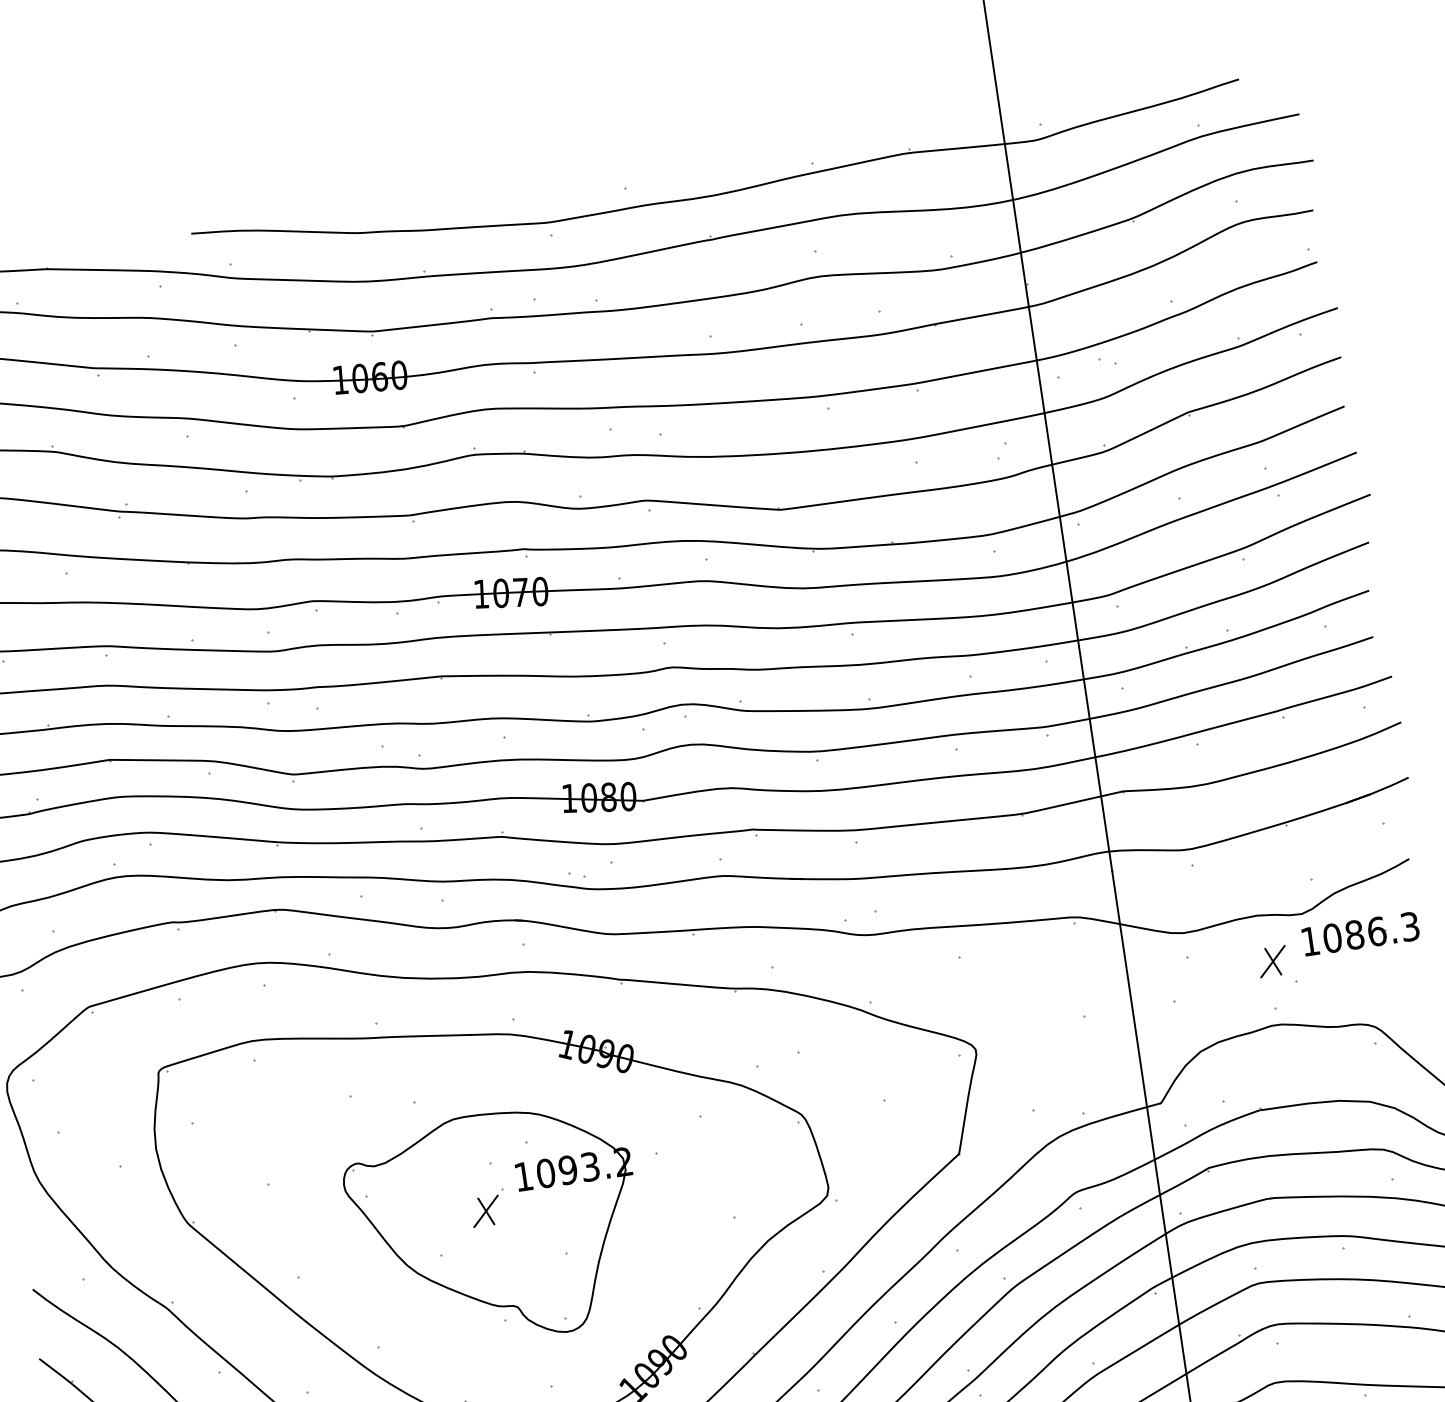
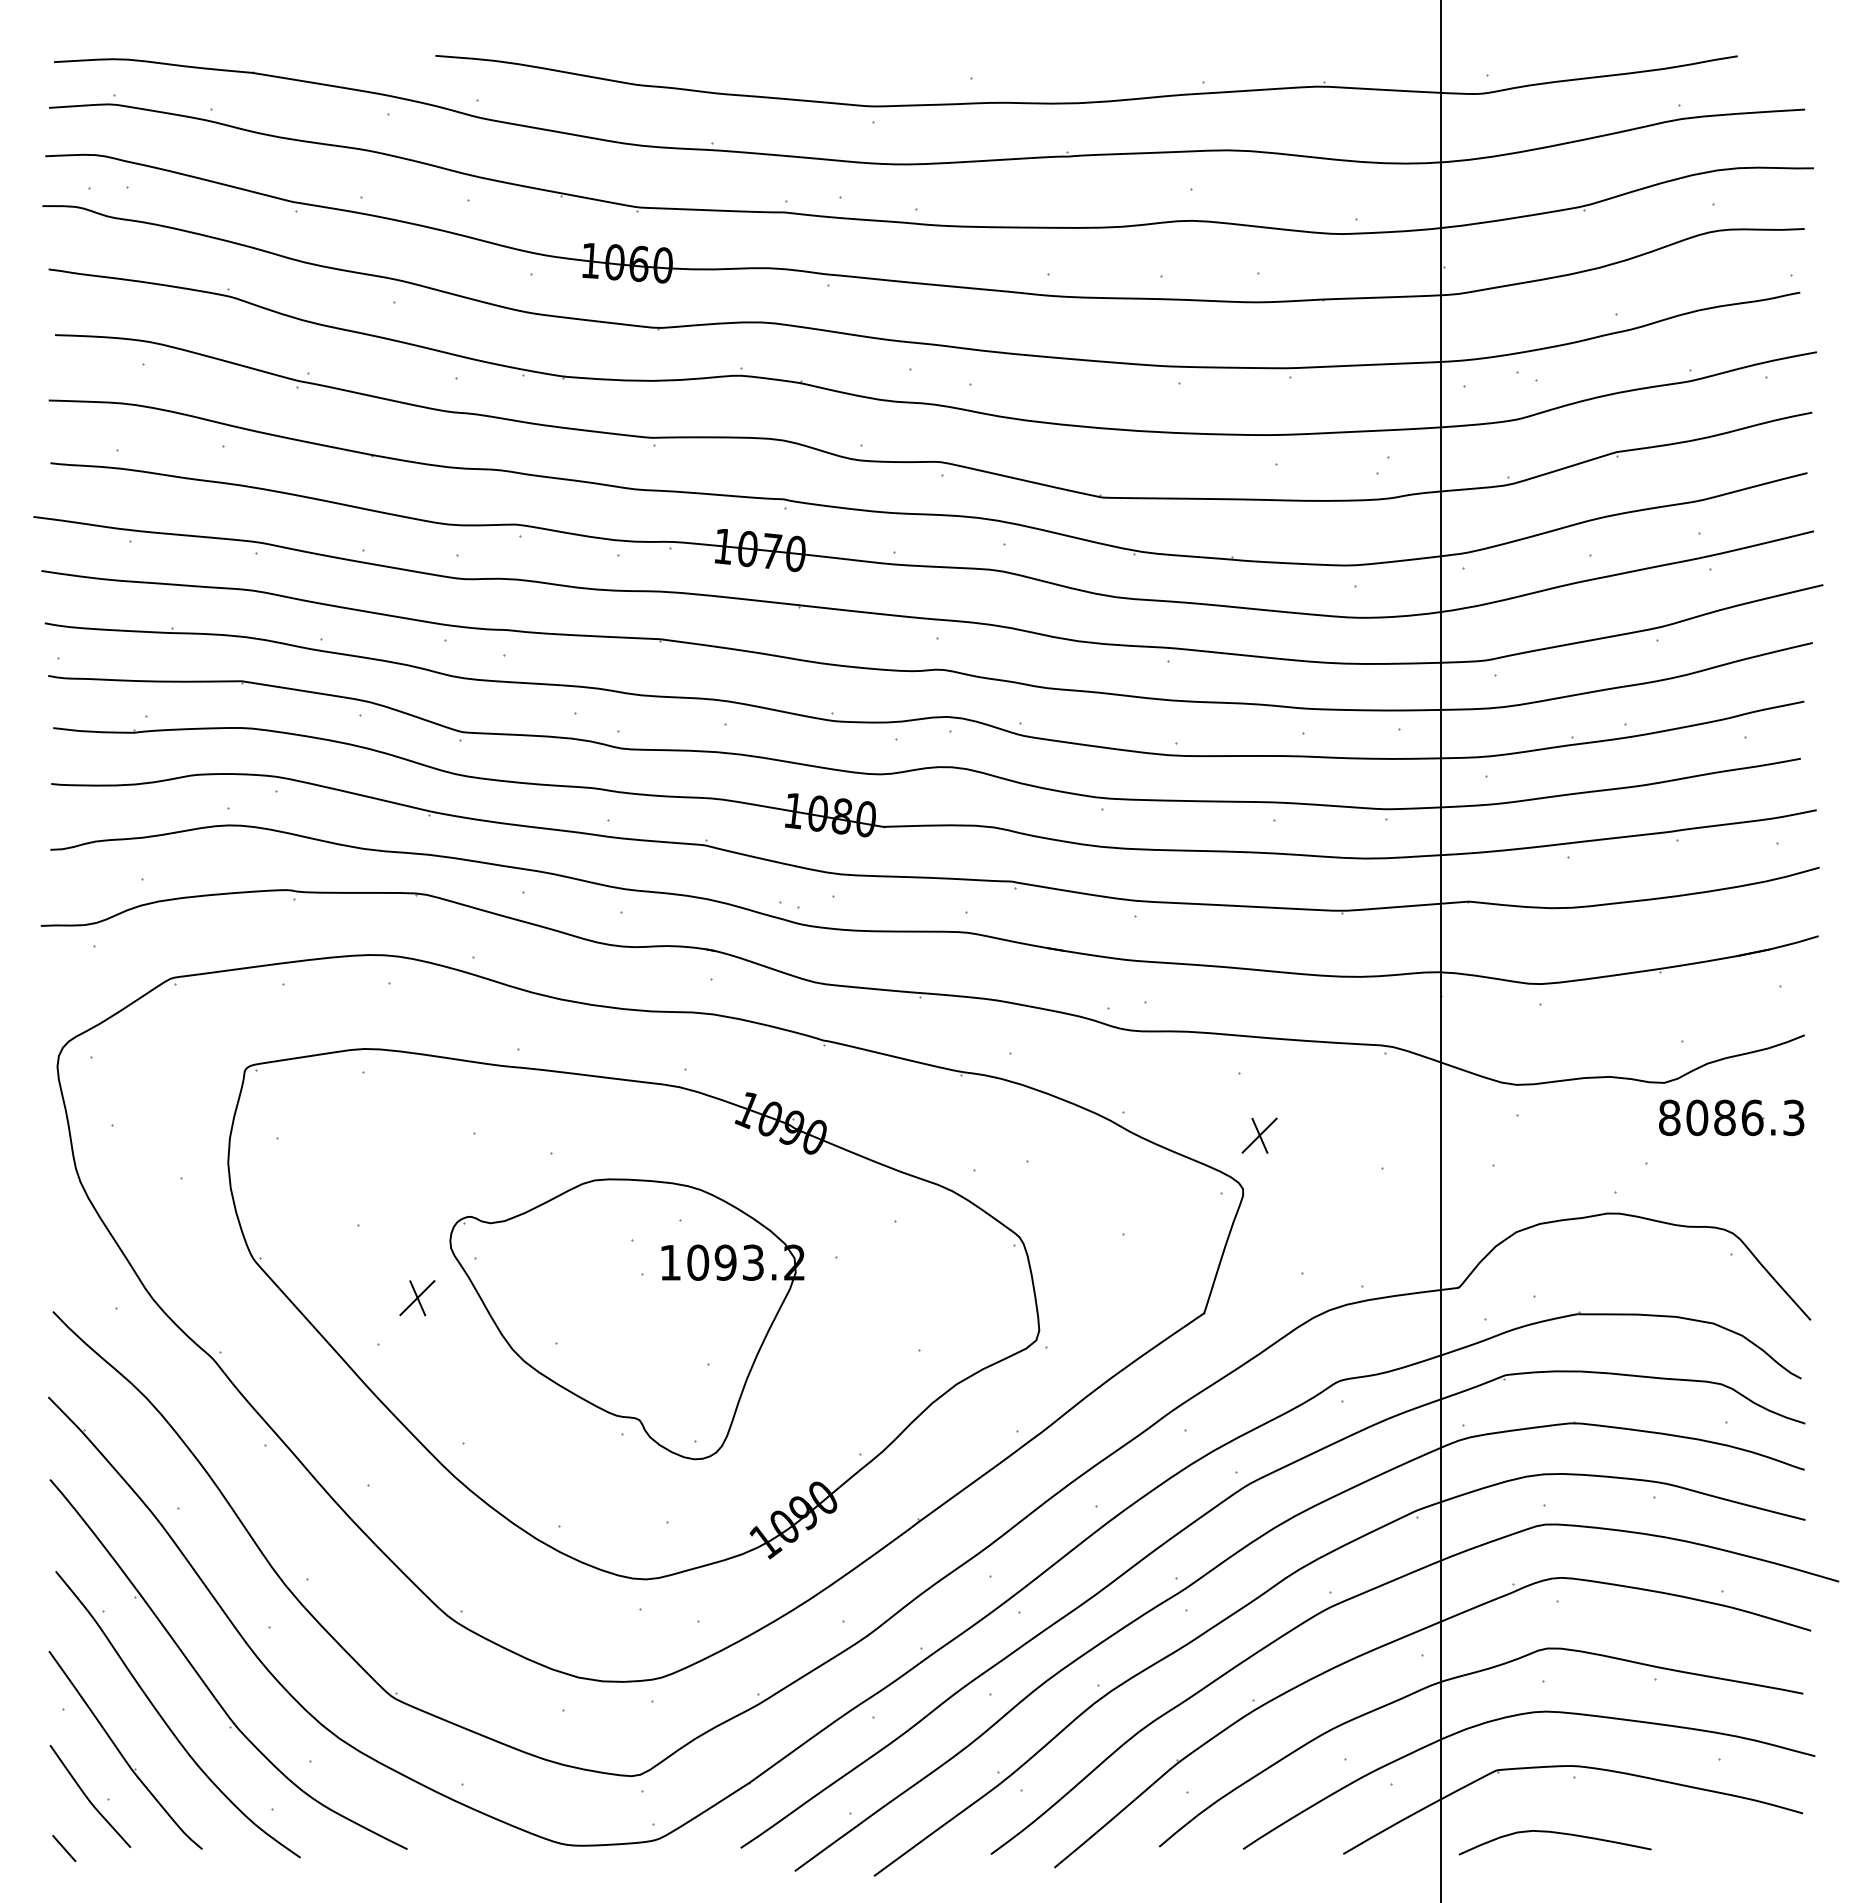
text: (1310, 941) -> (1669, 1117), 1086.3 -> 8086.3
part: (1272, 961) -> (1259, 1135), moved
part: (486, 1211) -> (417, 1298), moved

